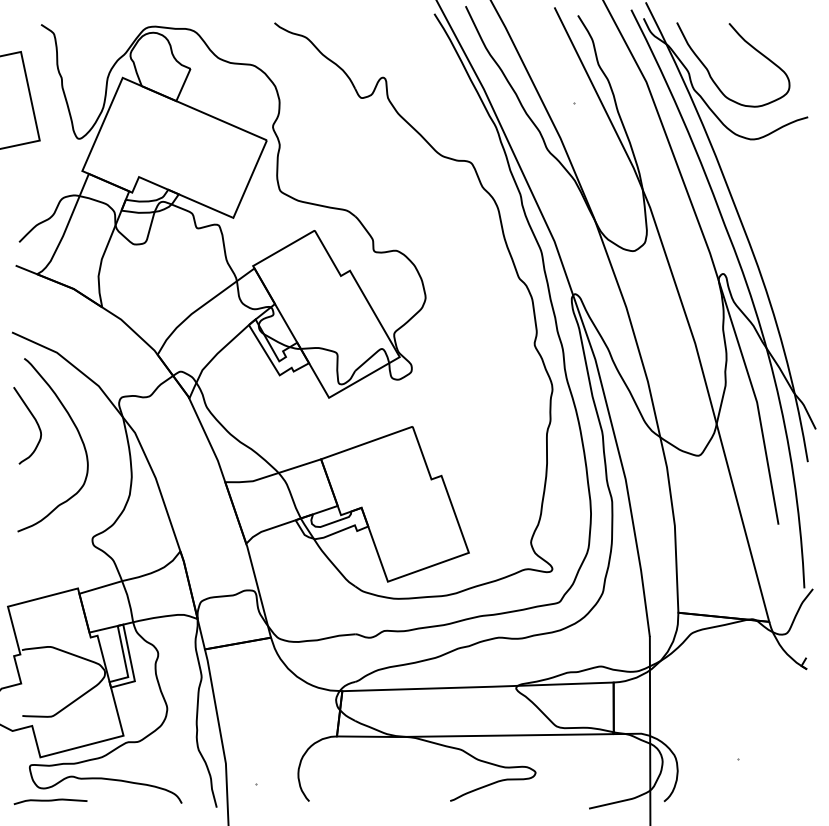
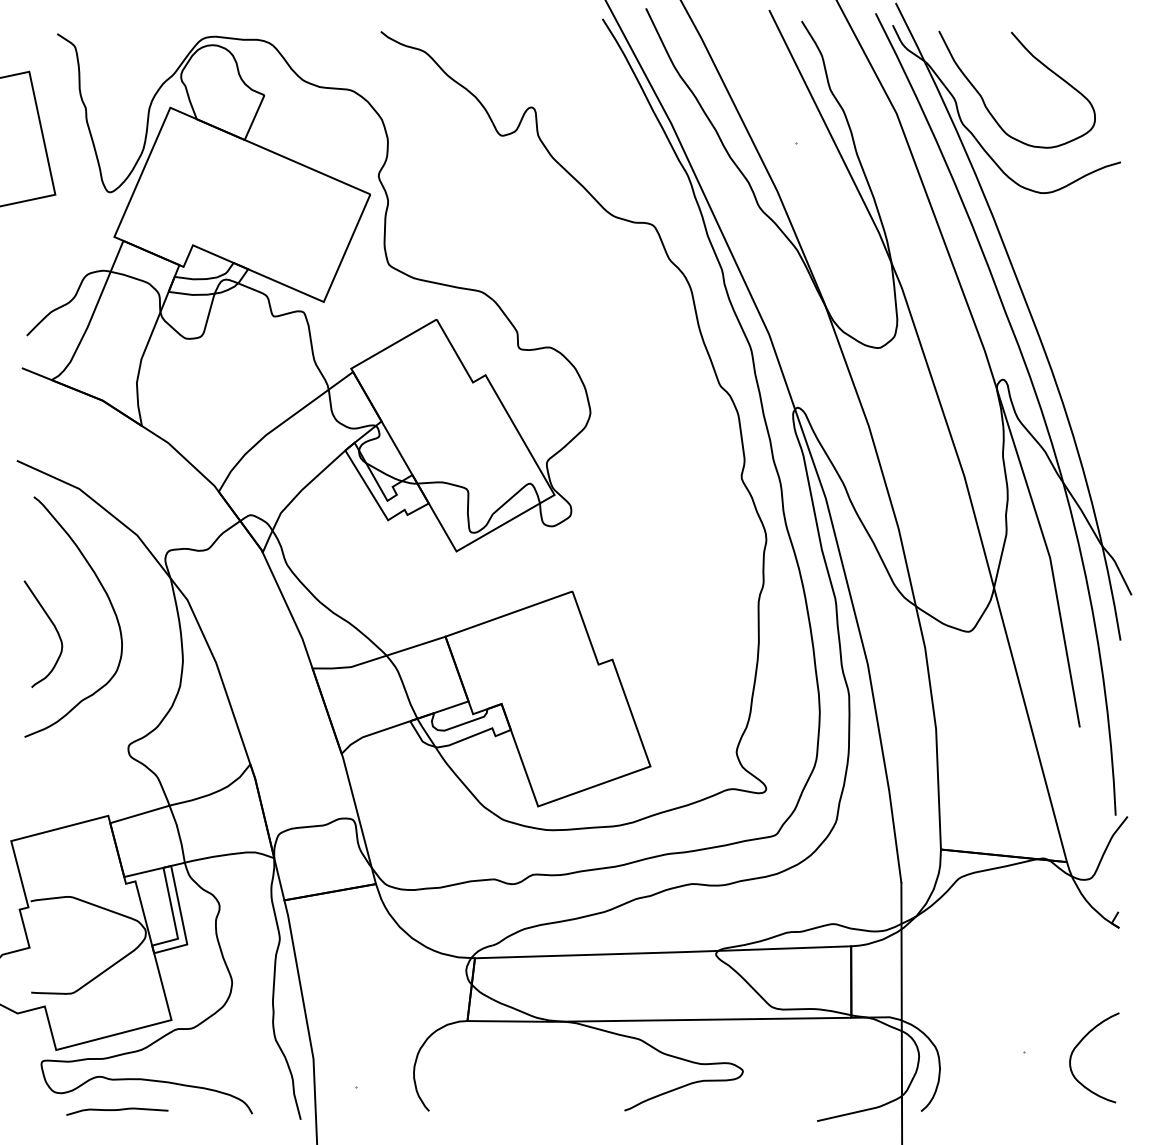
curve: (35, 421) -> (54, 628), moved
curve: (779, 752) -> (1080, 1043), added
curve: (50, 800) -> (117, 1110), moved

